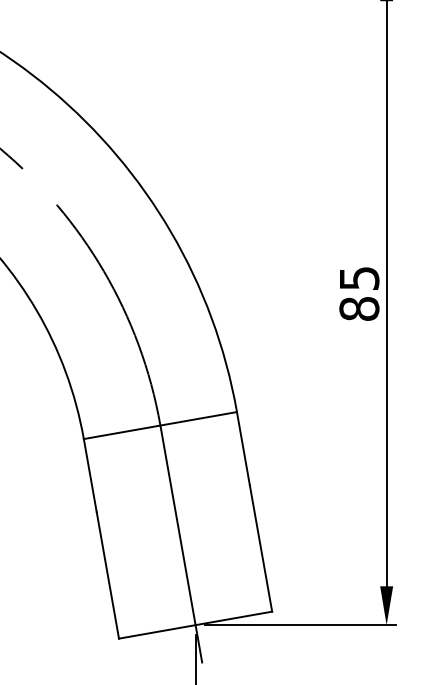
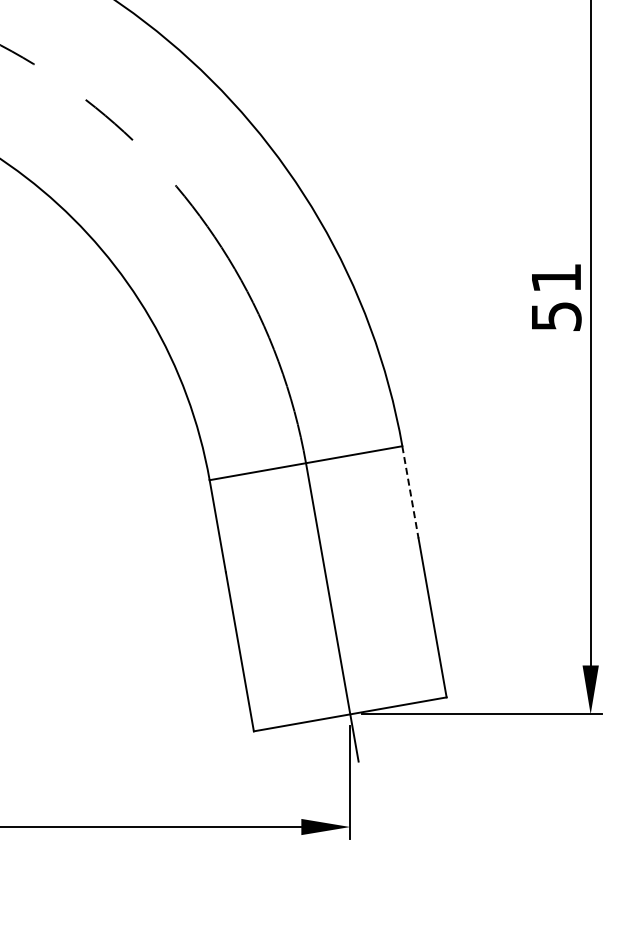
text: (359, 293) -> (556, 297), 85 -> 51
line: (243, 448) -> (410, 492), solid -> dashed

